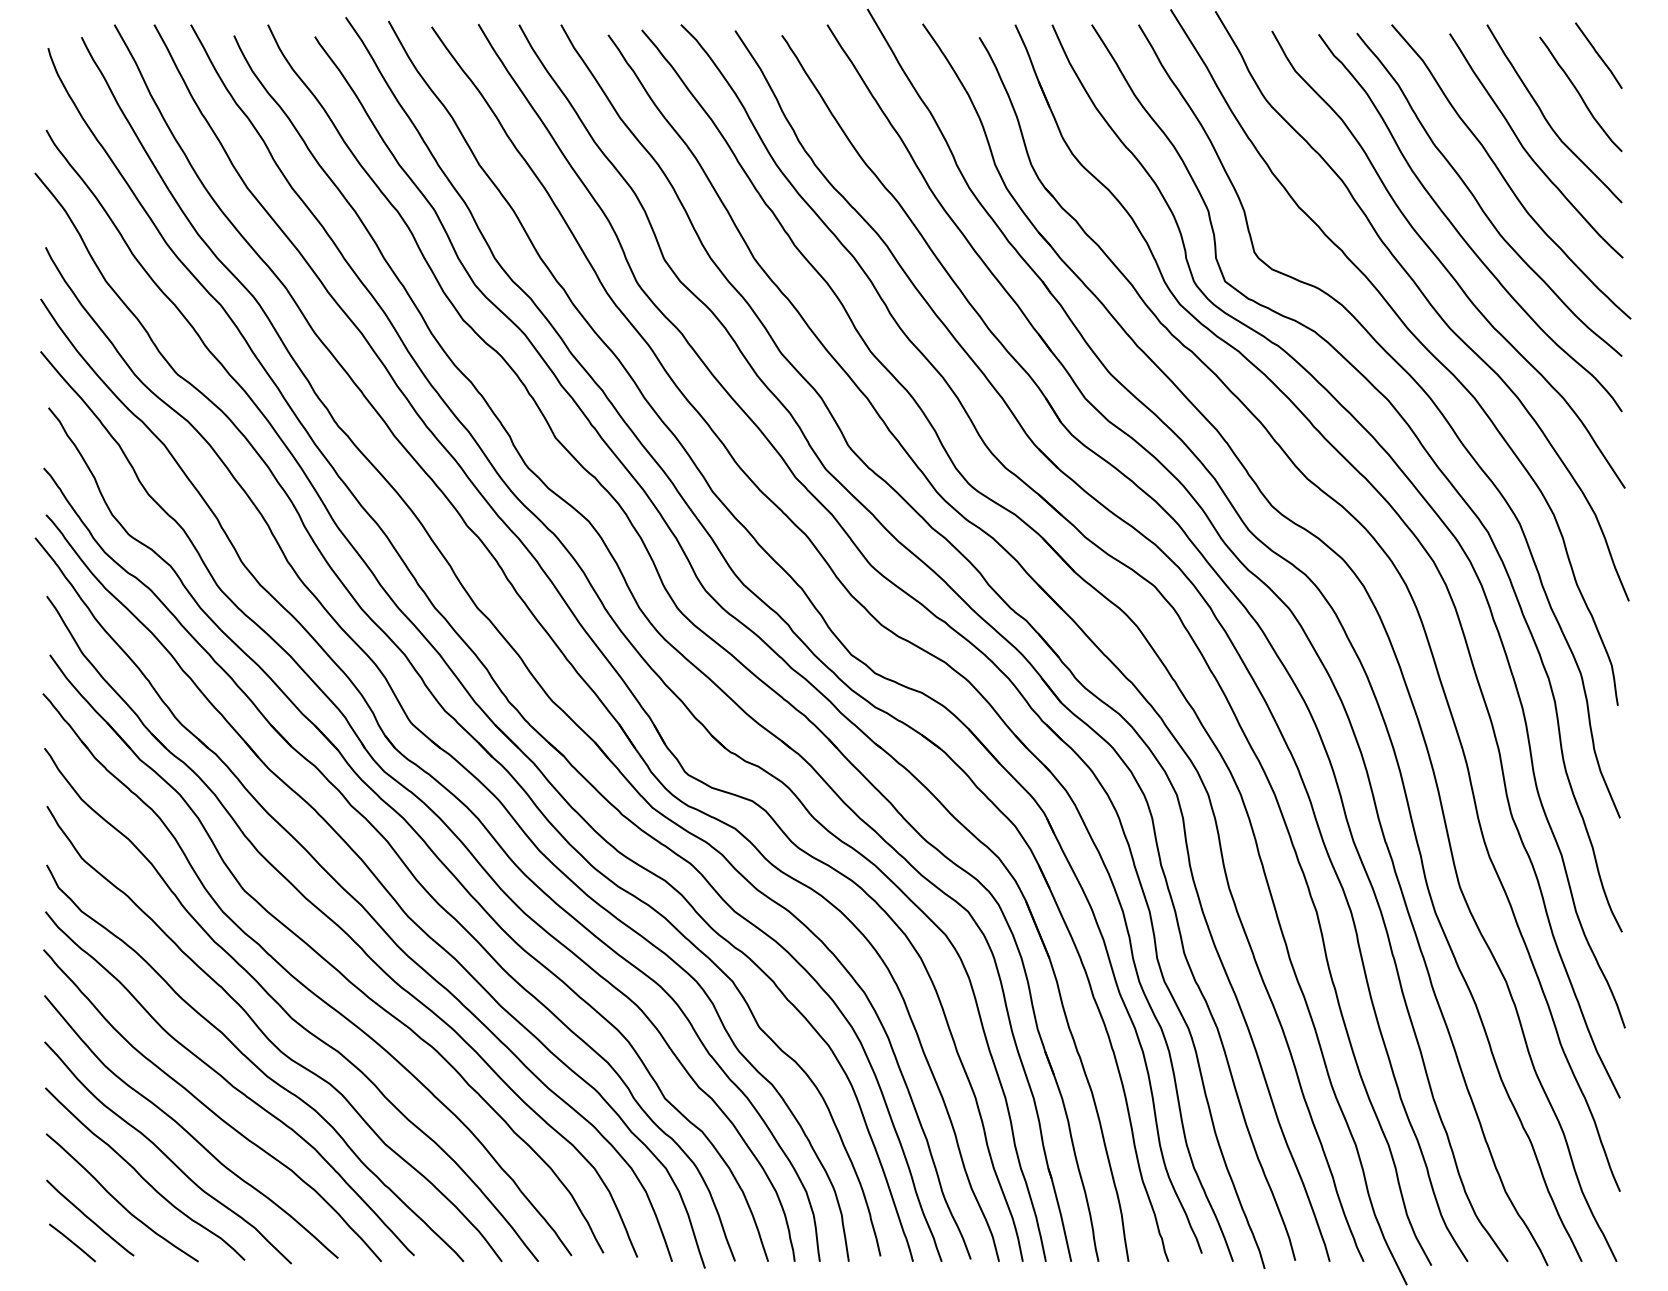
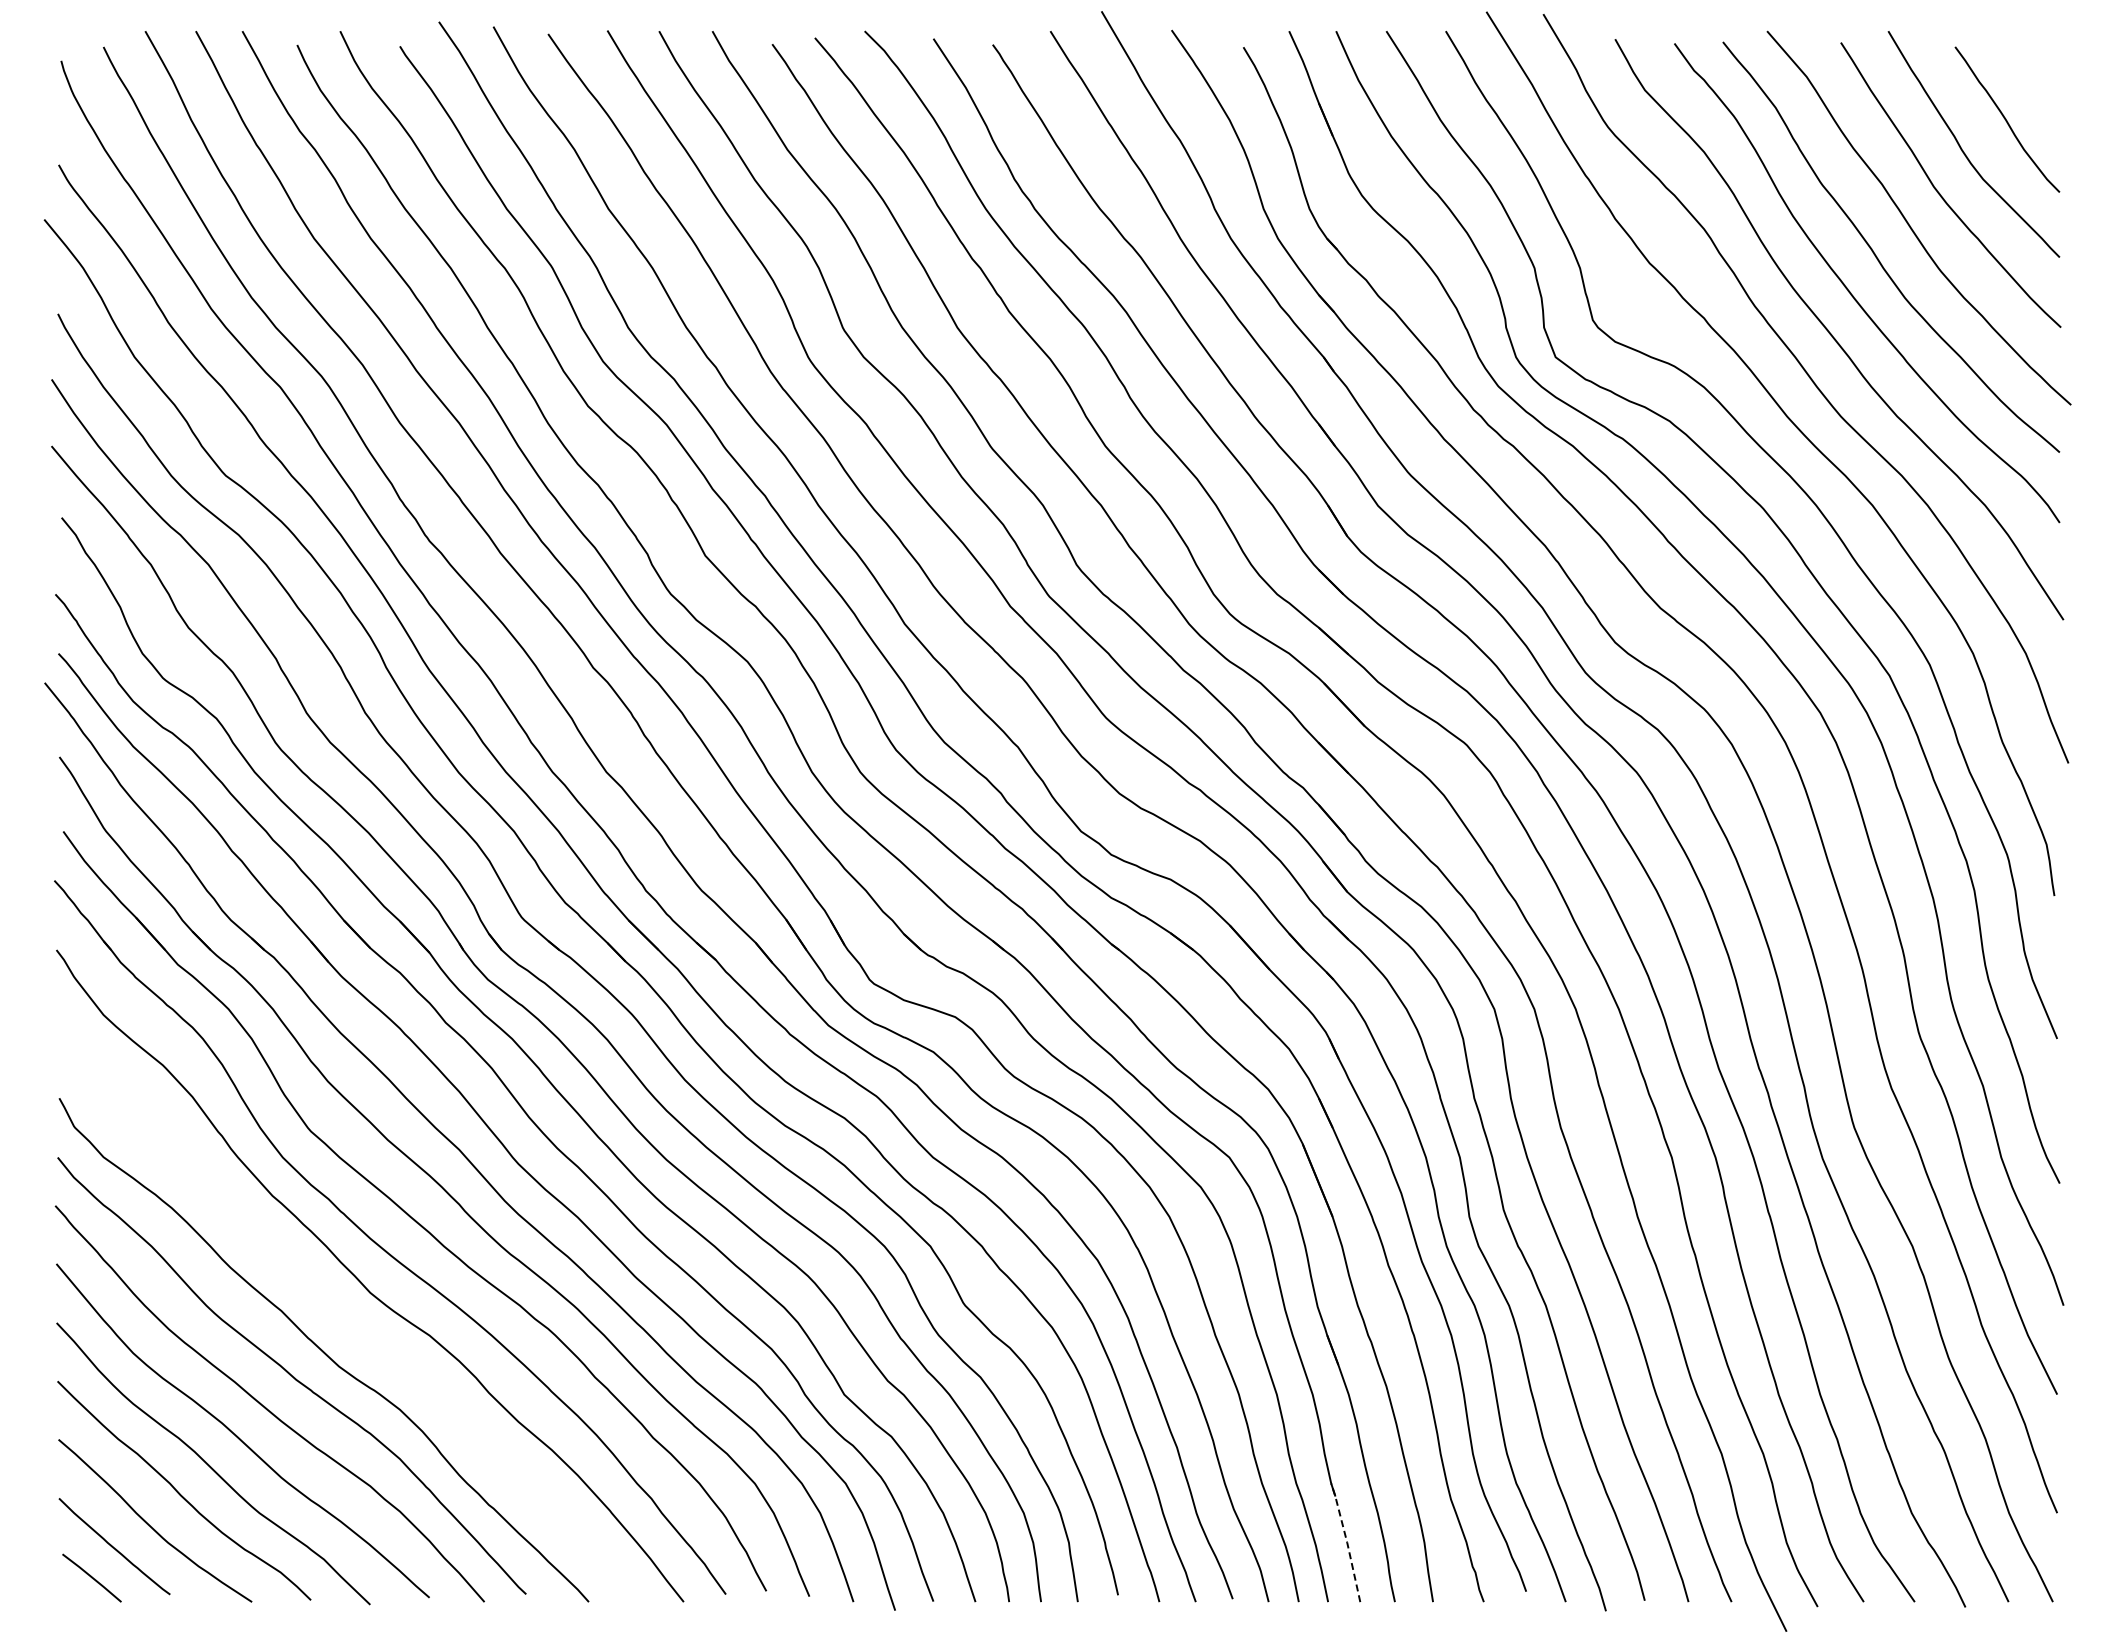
line: (1599, 55) -> (2030, 70), removed
curve: (268, 1038) -> (341, 1318), removed
line: (1061, 1214) -> (1347, 1541), solid -> dashed

